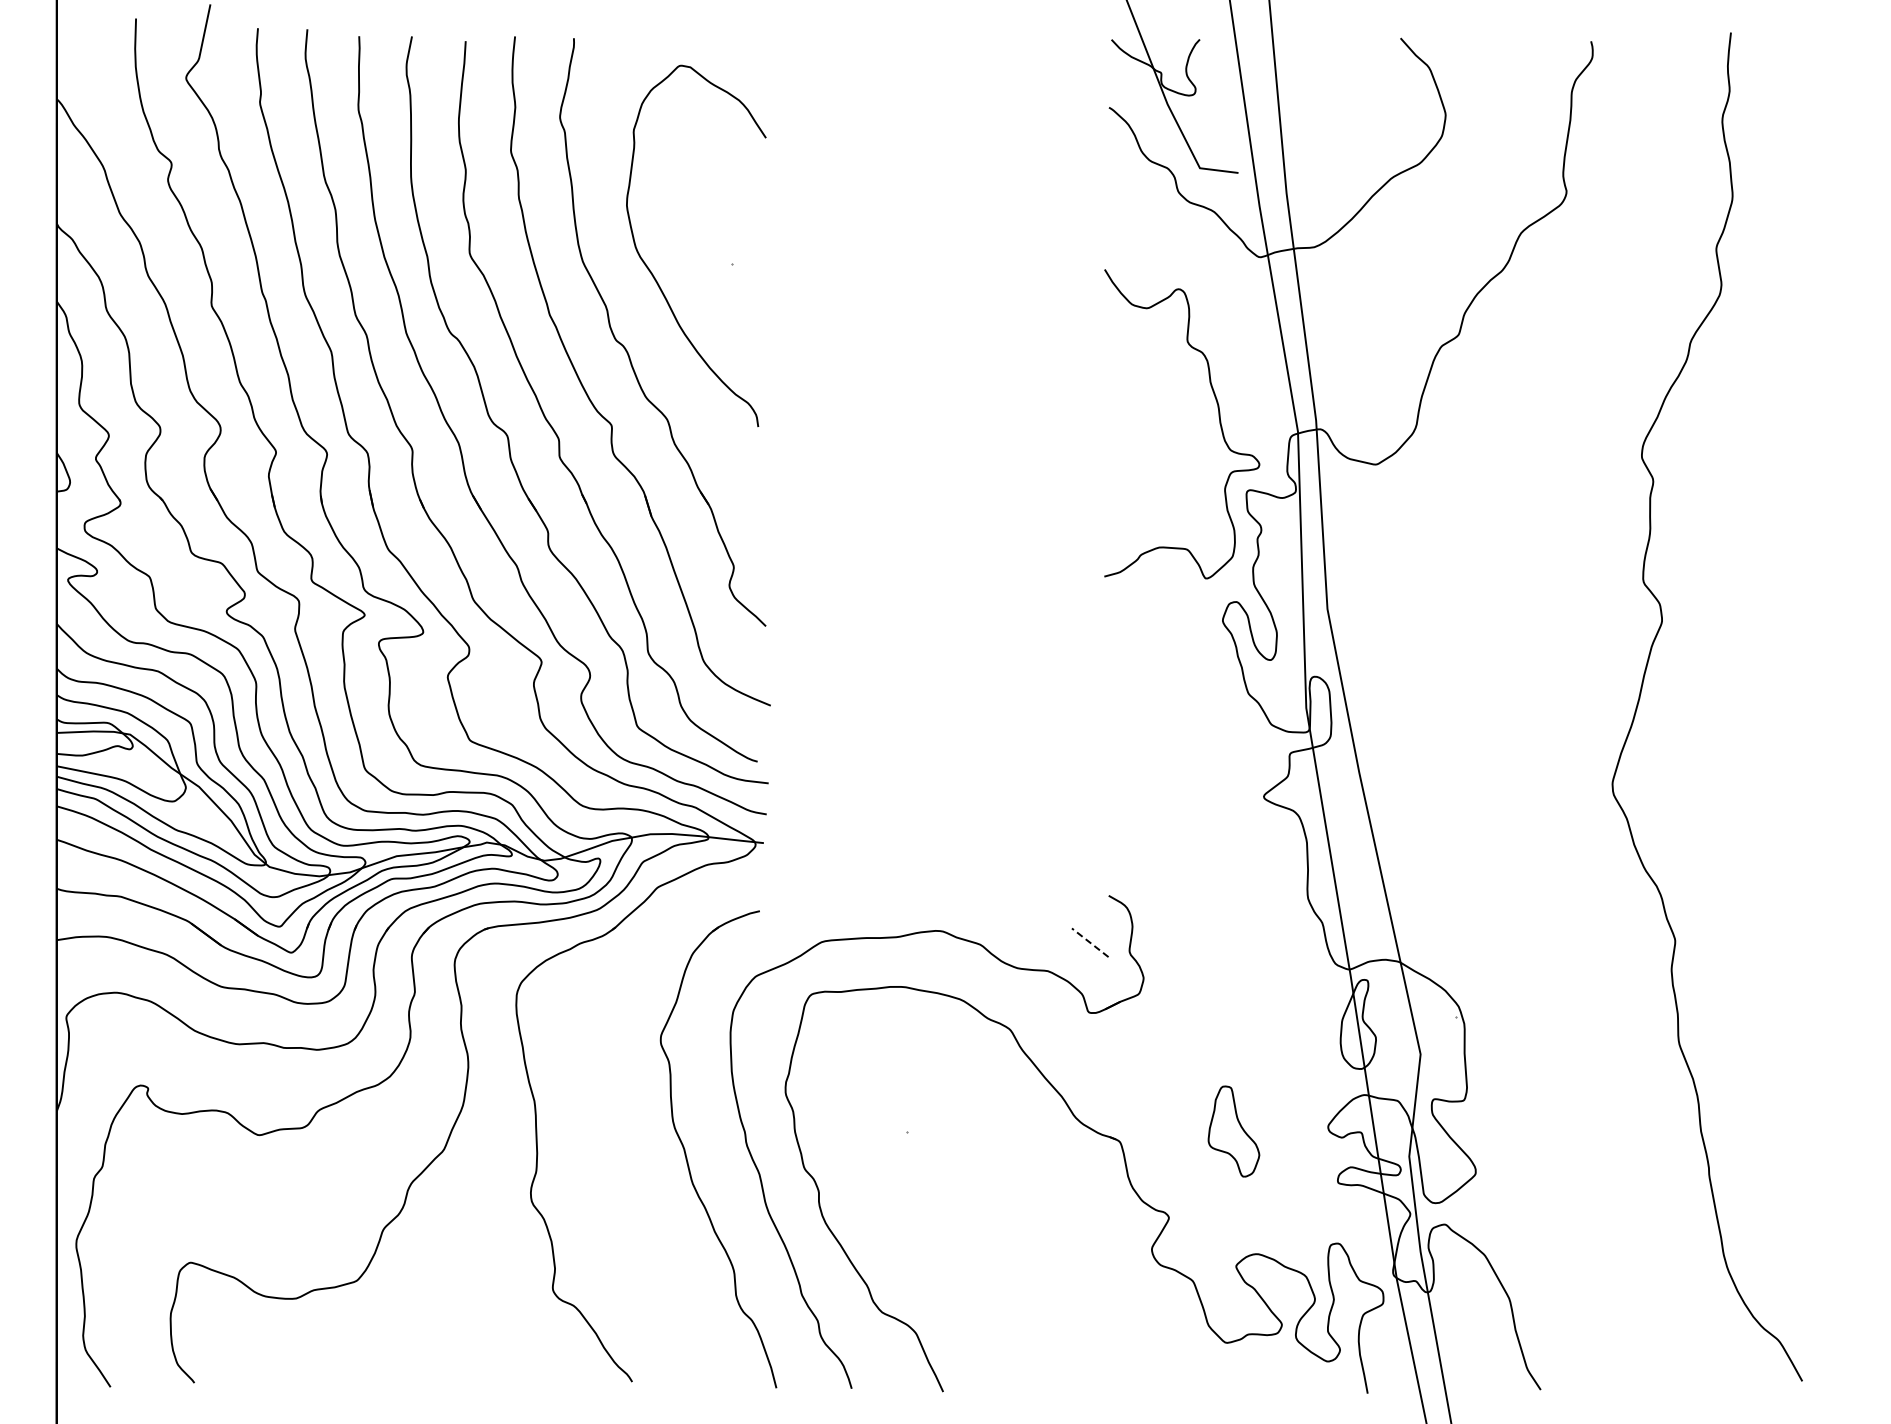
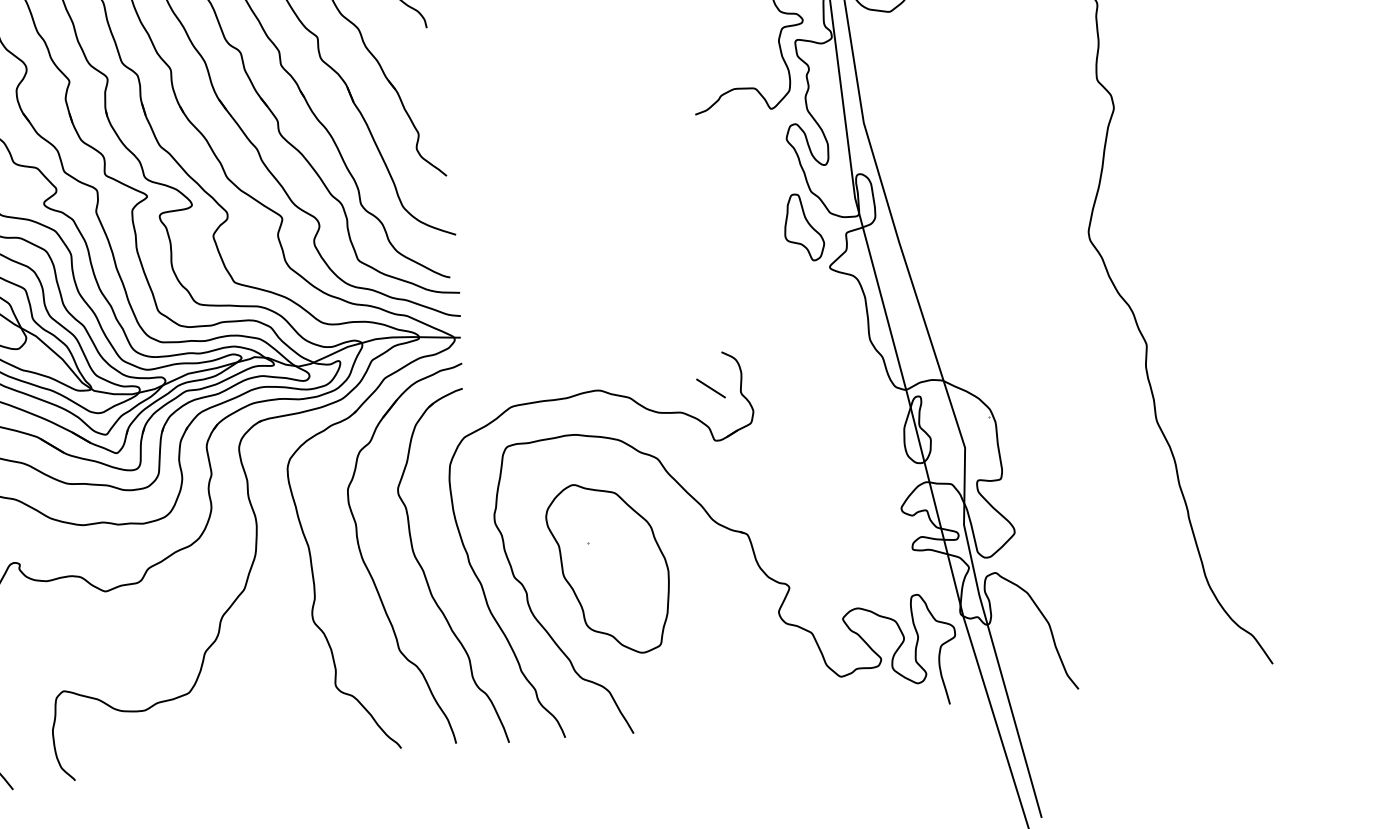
line: (1089, 942) -> (710, 388), dashed -> solid
part: (1233, 1131) -> (803, 227), moved
part: (615, 1149) -> (372, 576), added
part: (932, 1169) -> (609, 568), added

